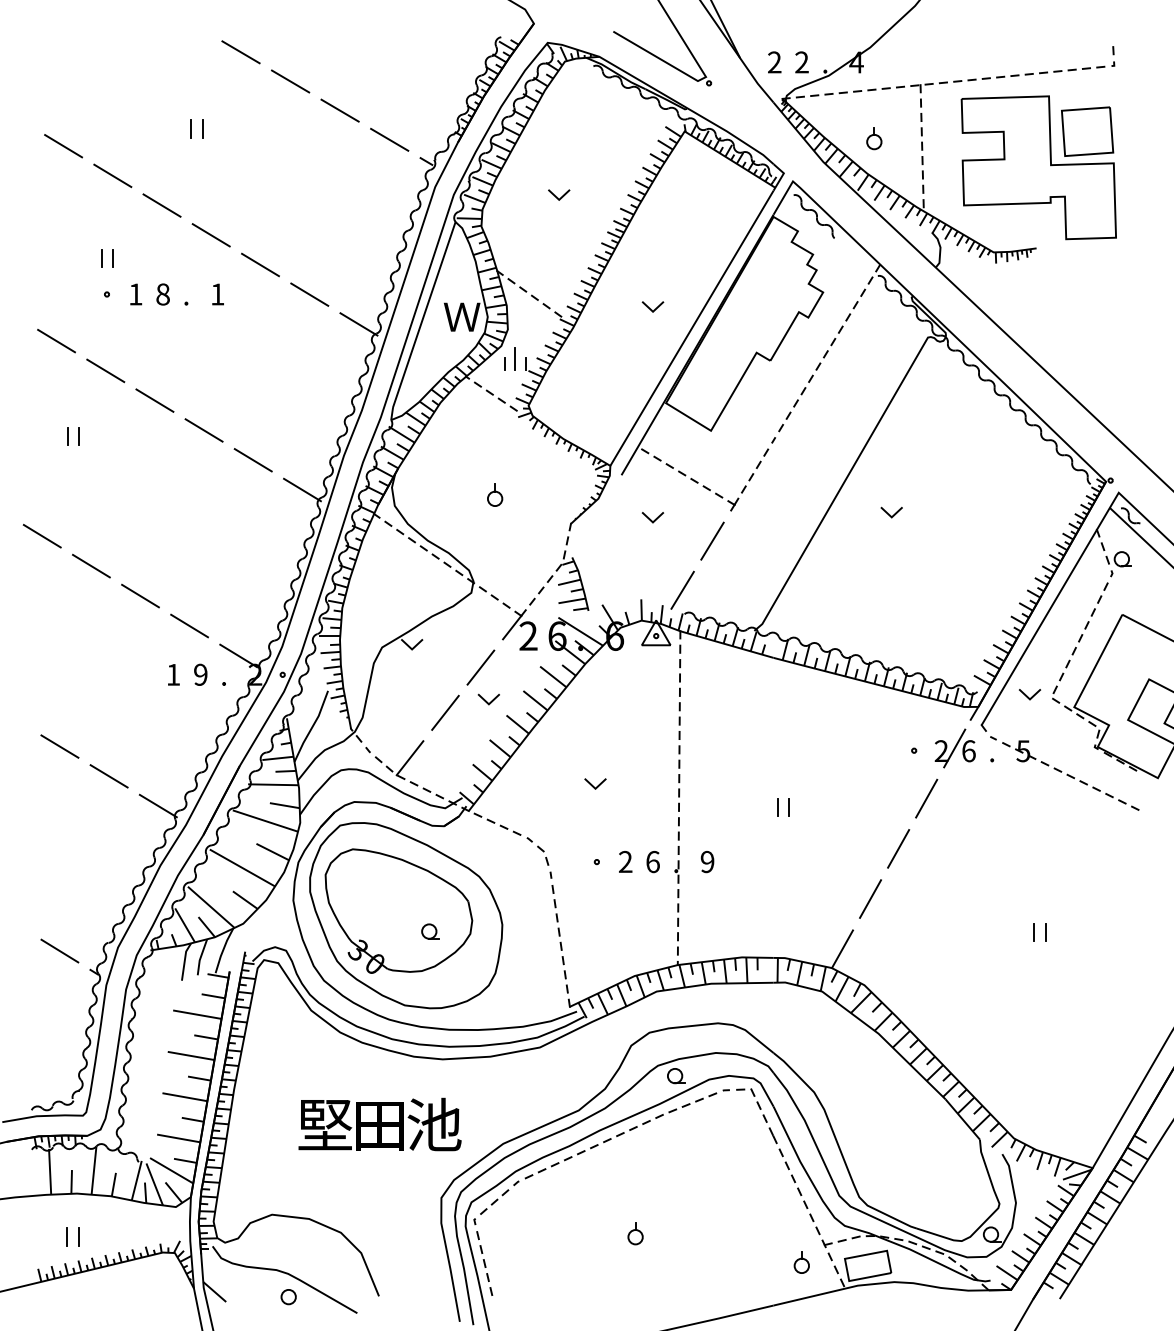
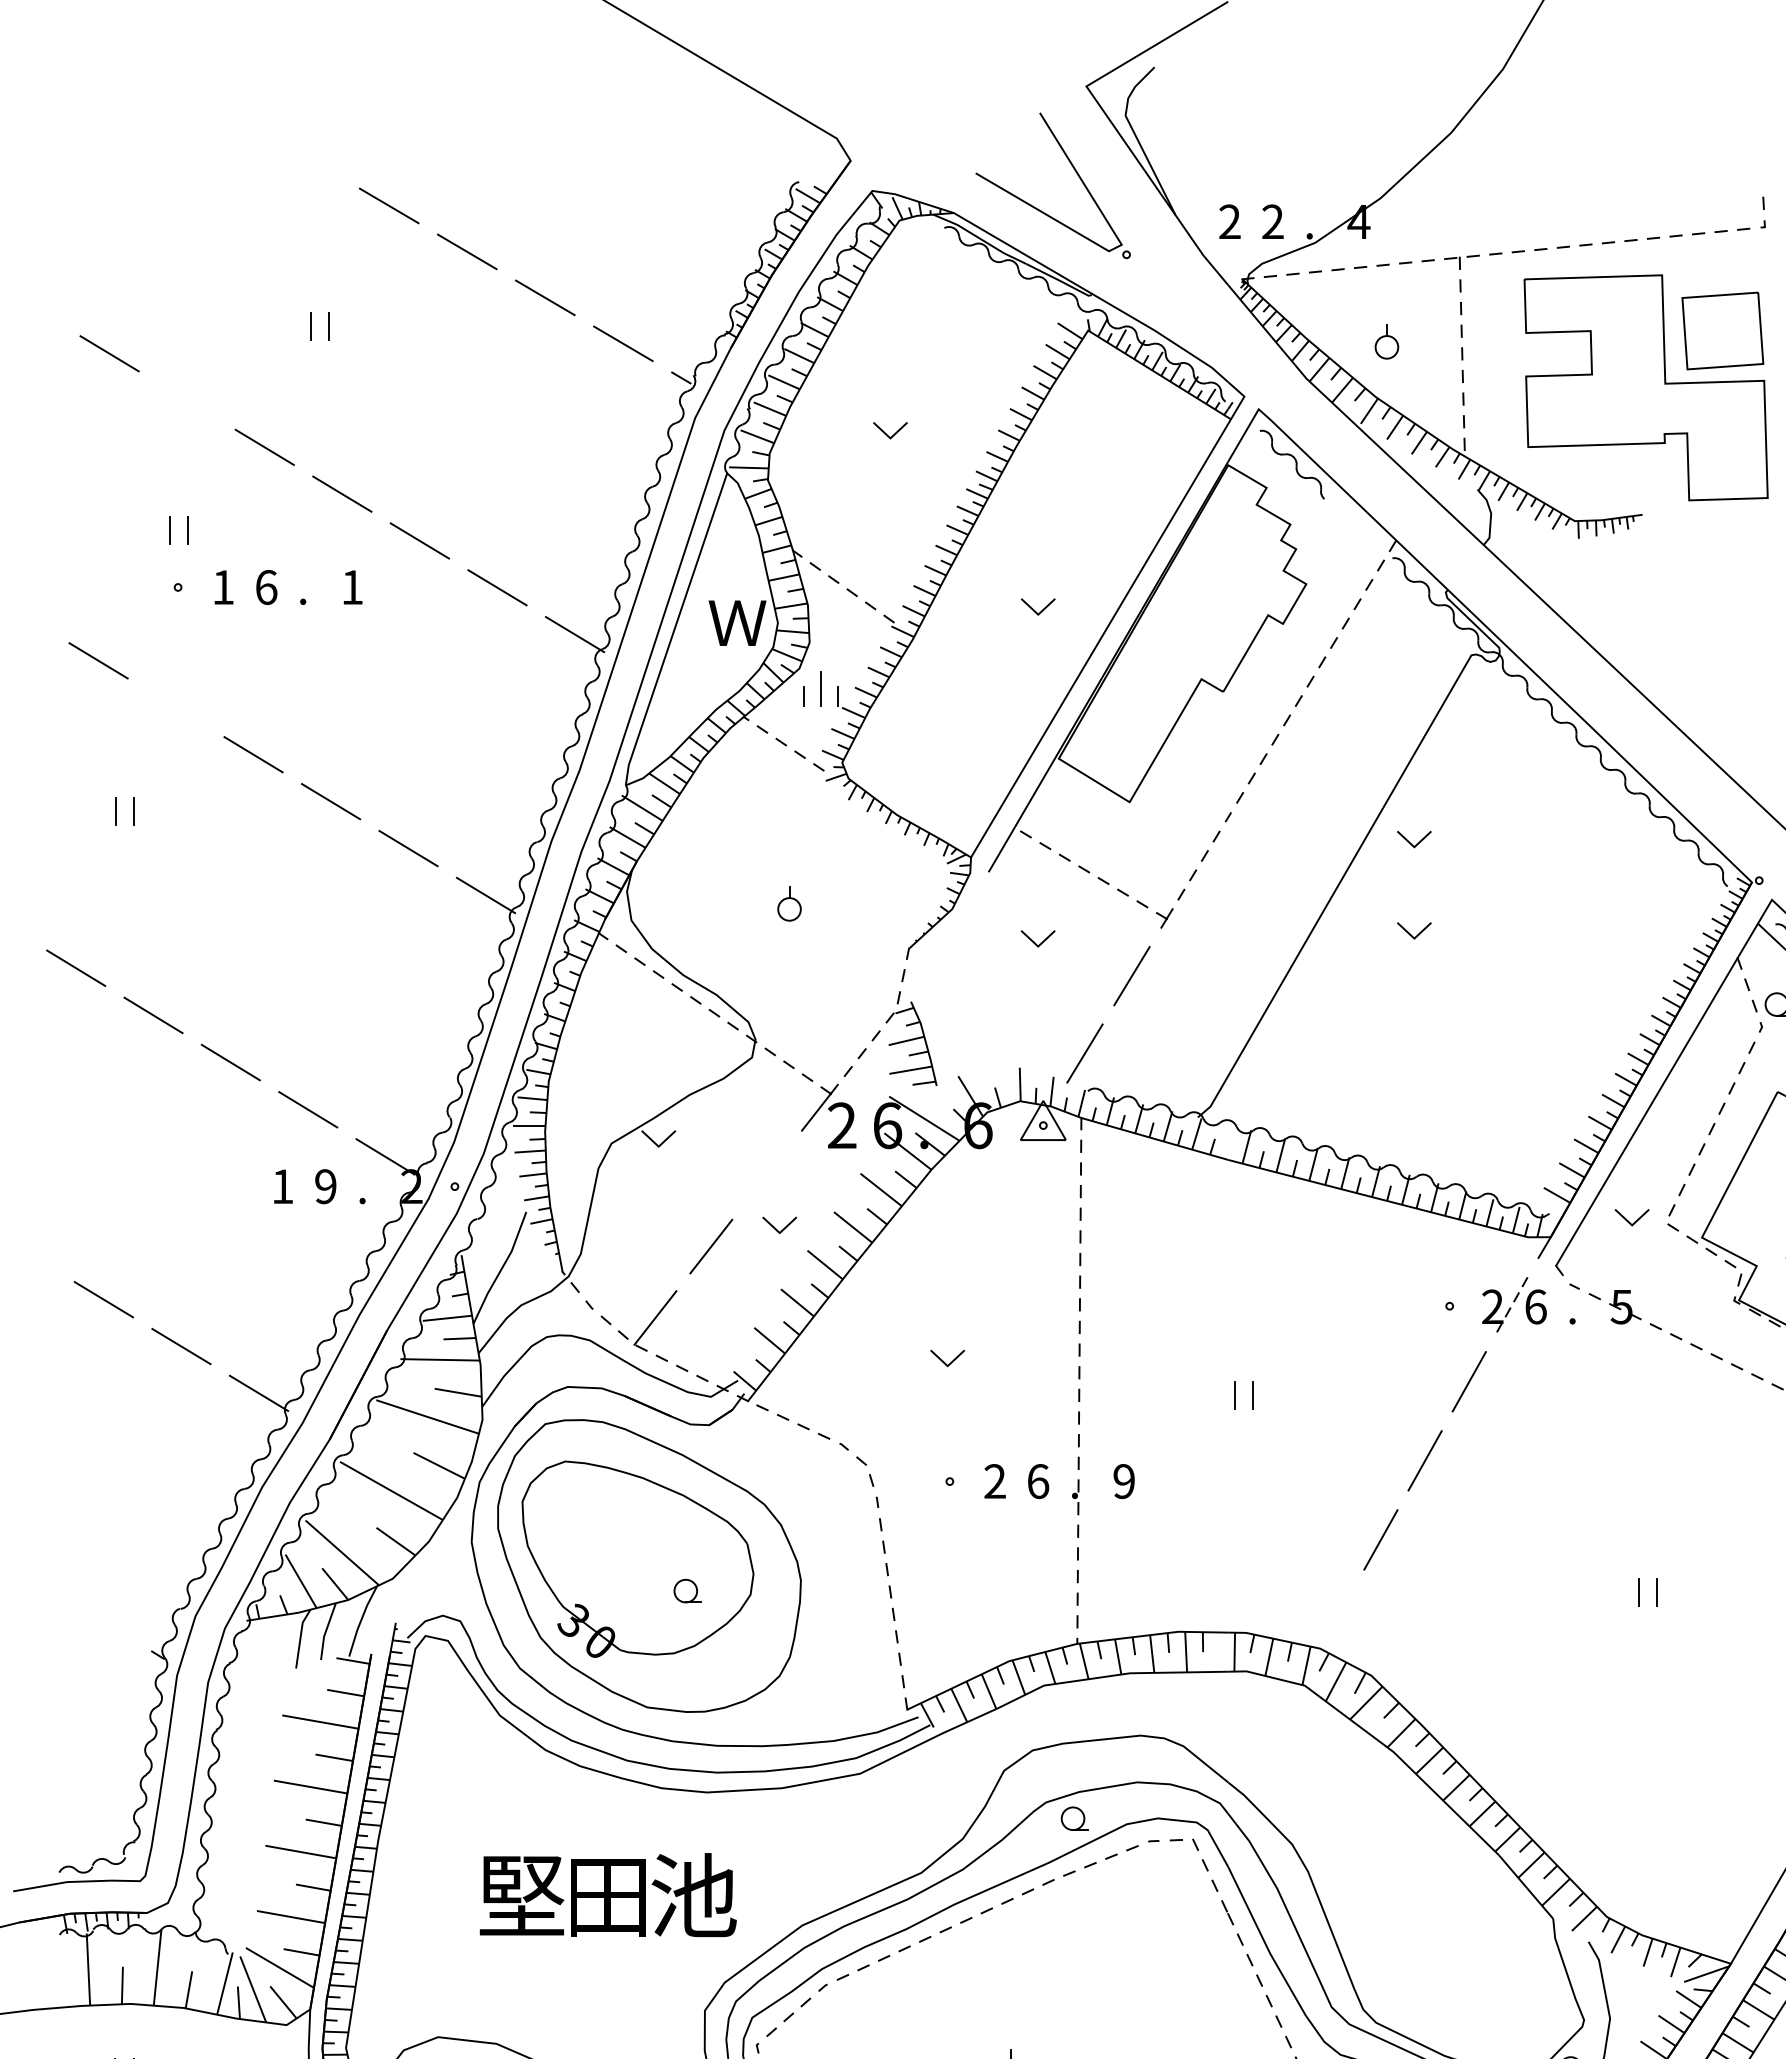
line: (112, 175) -> (186, 399), removed
text: (162, 294) -> (265, 587), 8 -> 6
line: (105, 370) -> (175, 707), removed
line: (889, 455) -> (1410, 841), added
line: (480, 667) -> (766, 1175), removed
line: (954, 748) -> (1513, 1302), solid -> dashed
line: (842, 949) -> (1336, 1619), removed
line: (59, 950) -> (103, 1620), removed

